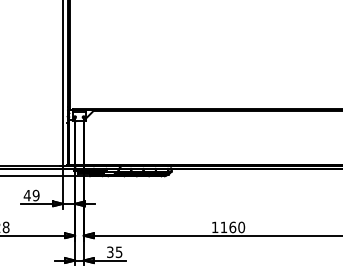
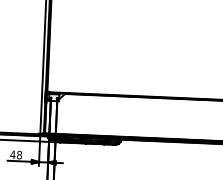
text: (35, 195) -> (19, 155), 49 -> 48

